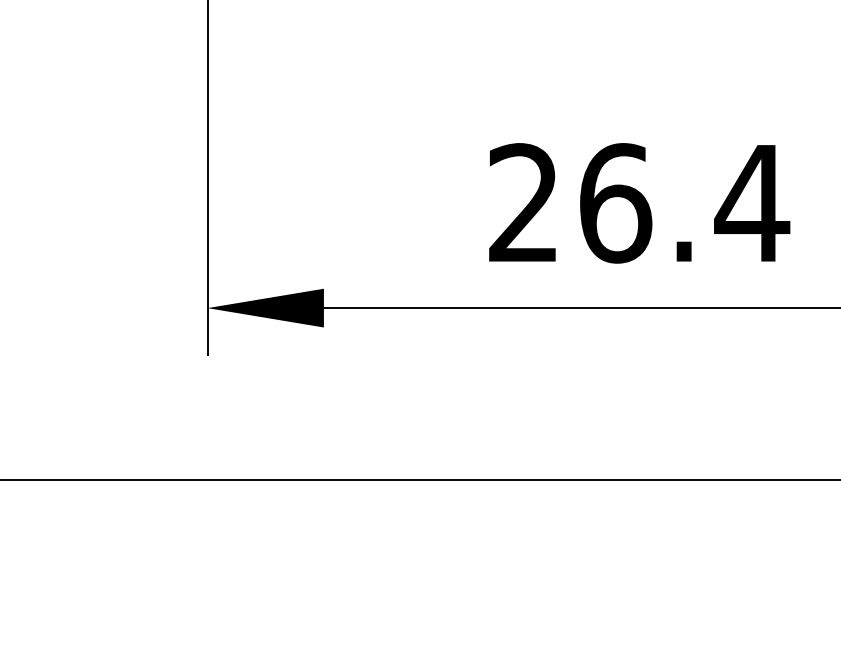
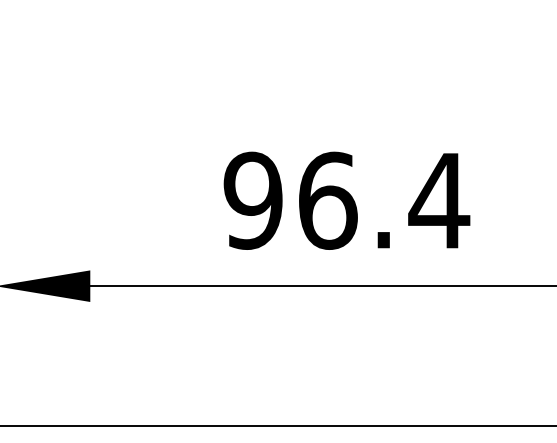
text: (523, 203) -> (252, 200), 26.4 -> 96.4

